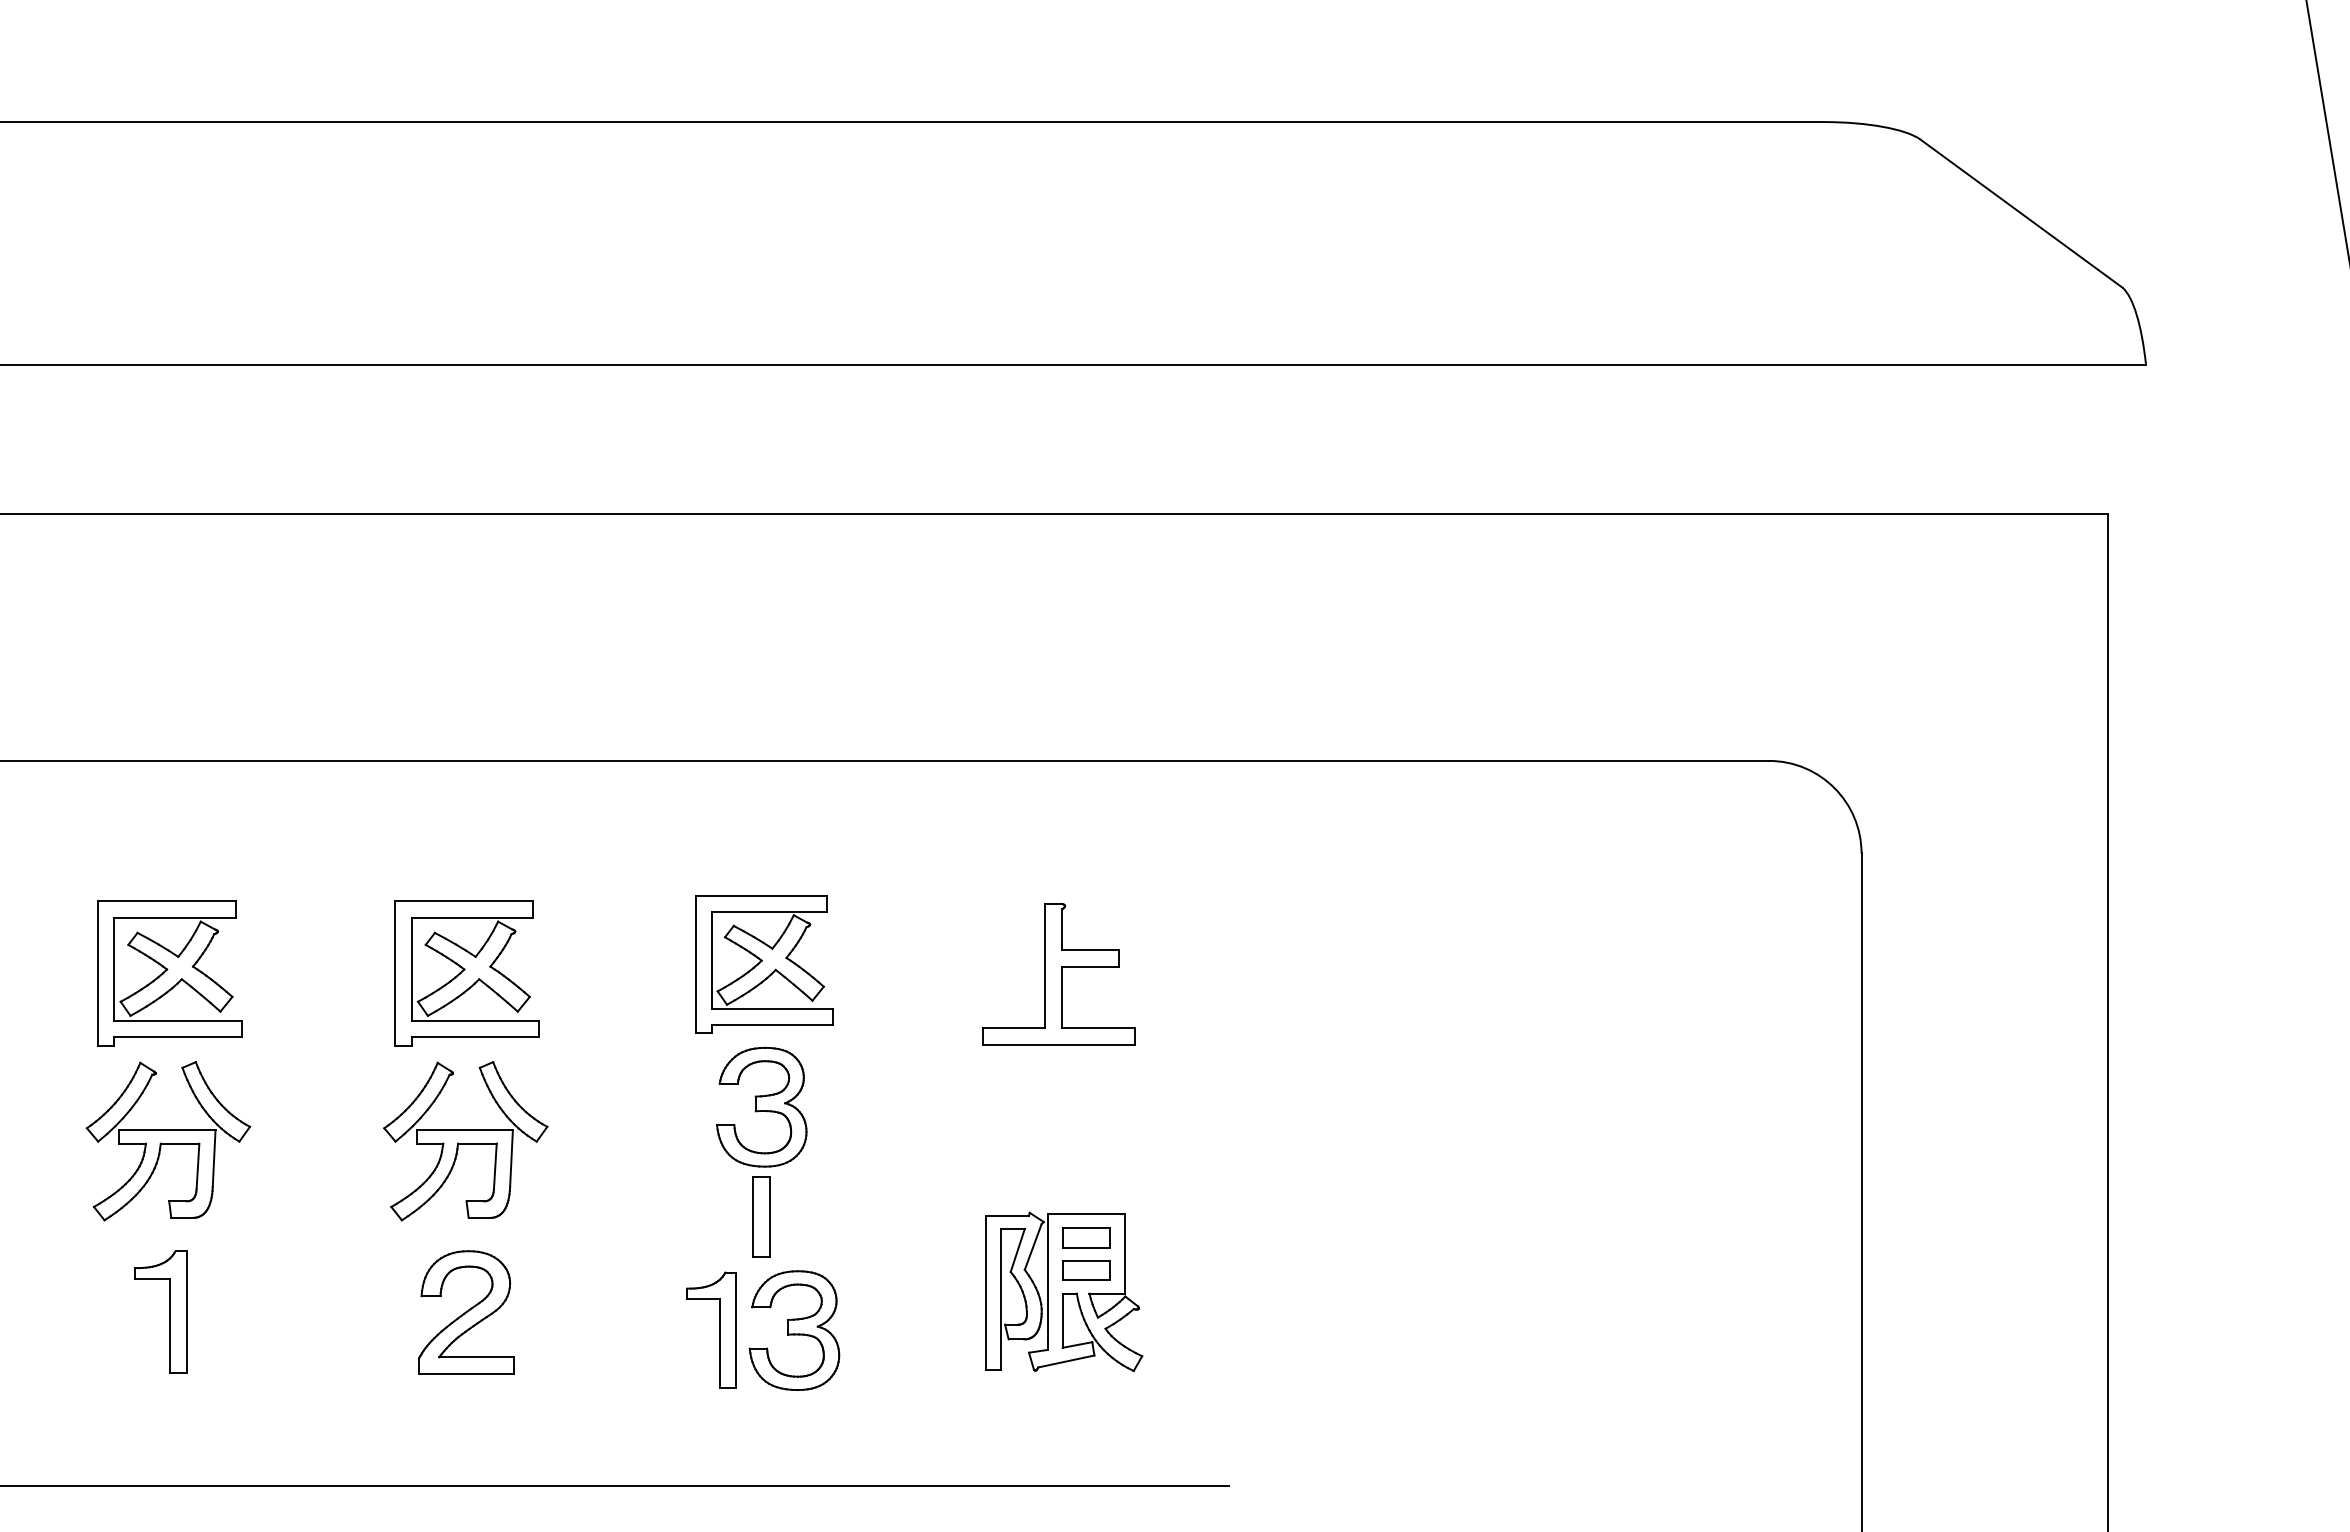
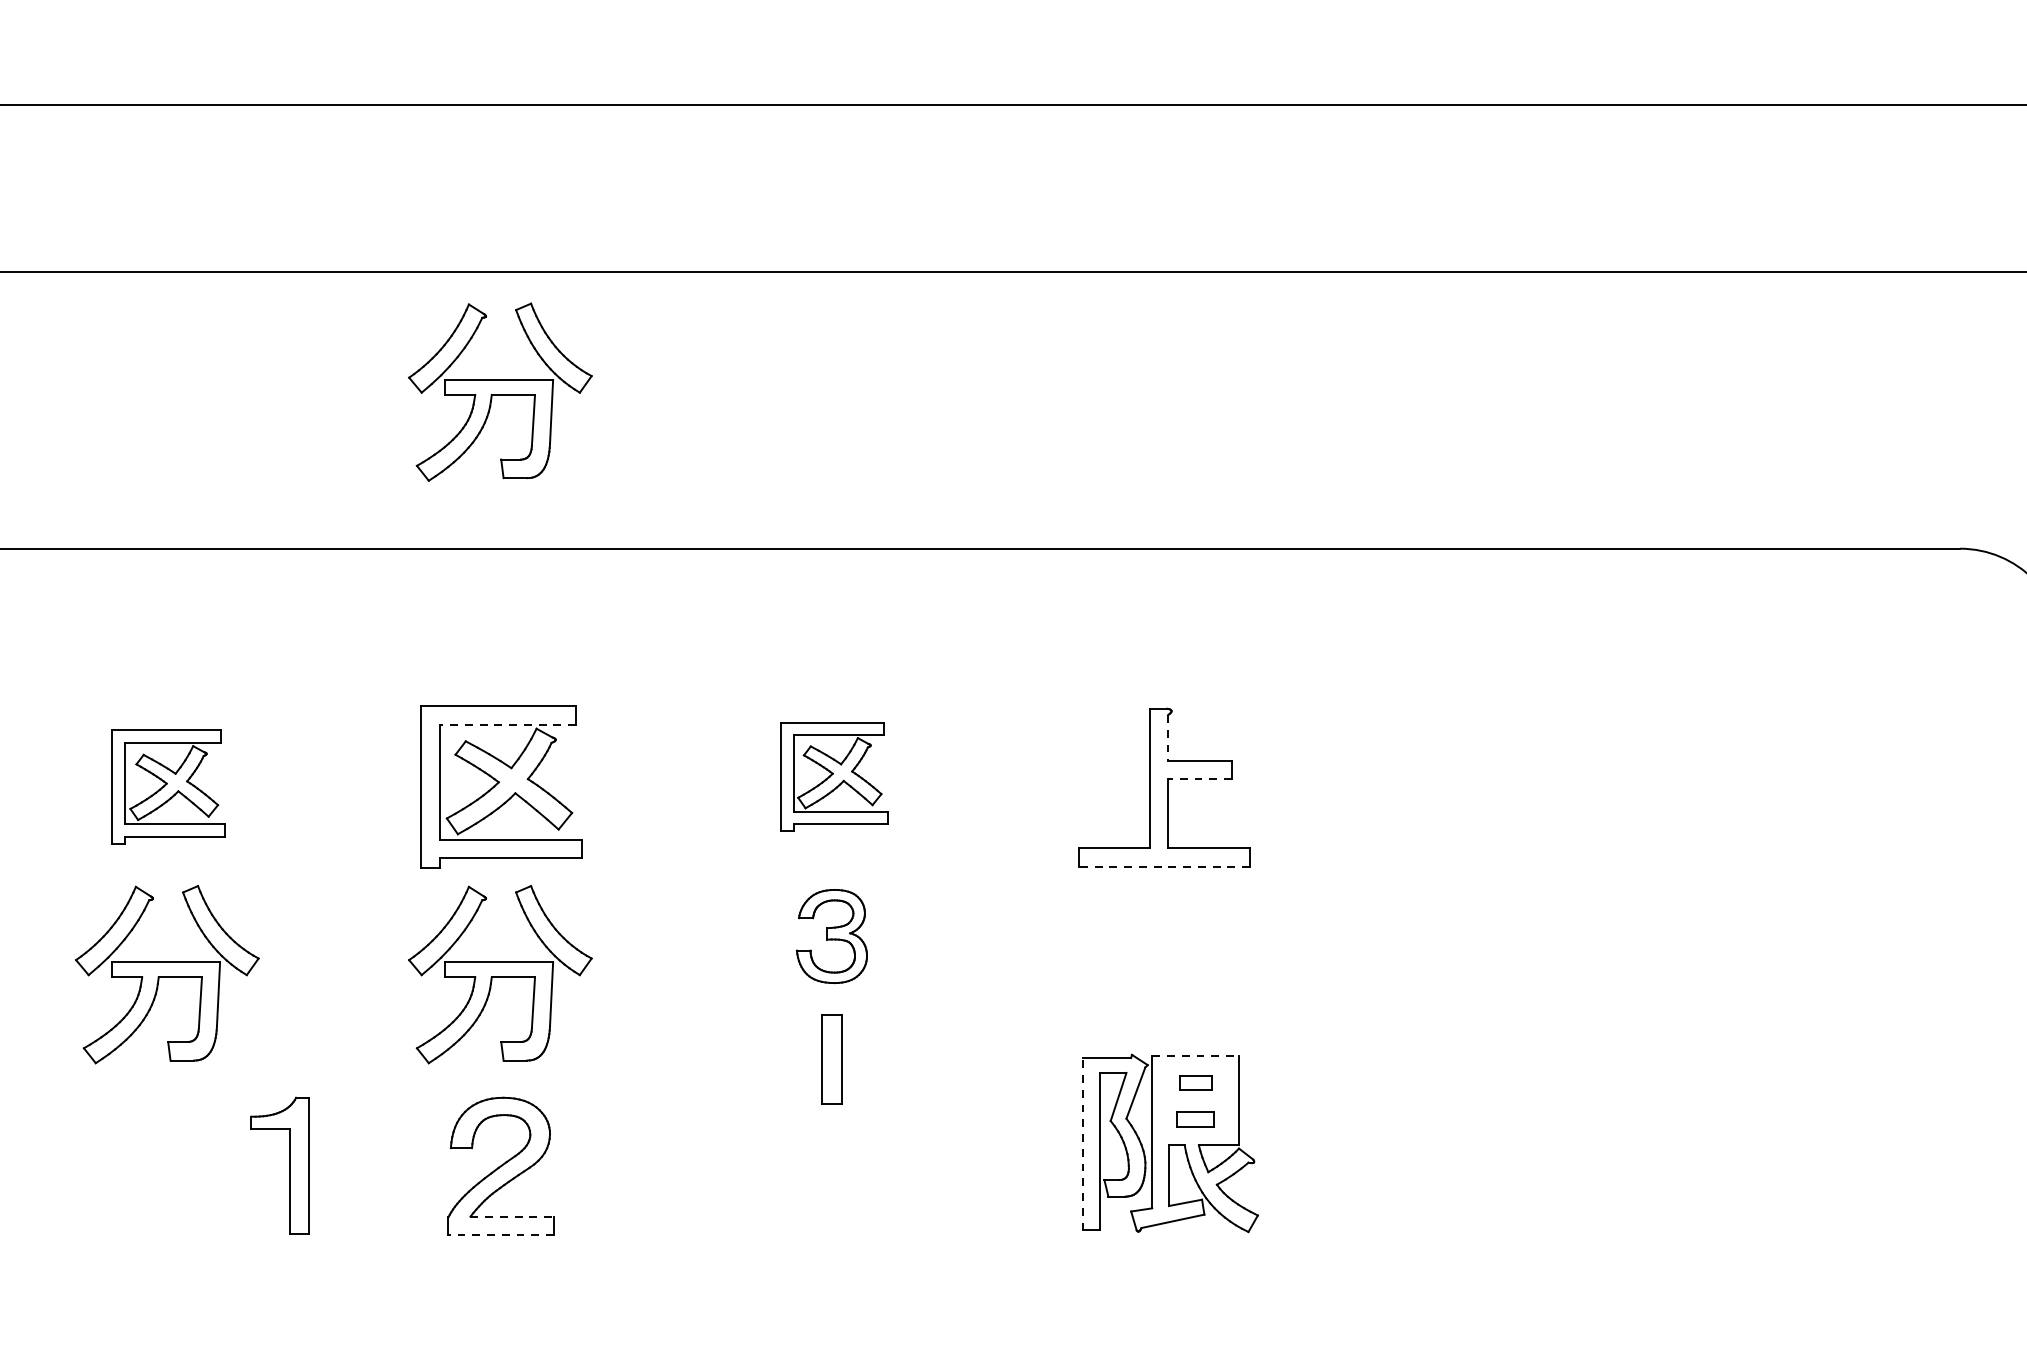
part: (465, 621) -> (500, 392), added
line: (472, 917) -> (507, 724), solid -> dashed
line: (1062, 930) -> (1168, 738), solid -> dashed
part: (764, 964) -> (834, 776), size x0.7
line: (1090, 966) -> (1200, 778), solid -> dashed
part: (169, 973) -> (168, 786), size x0.7
line: (1058, 1044) -> (1164, 866), solid -> dashed
part: (761, 1106) -> (831, 935), size x0.7
line: (1086, 1214) -> (1195, 1056), solid -> dashed
part: (1086, 1237) -> (1195, 1082), size x0.6
part: (1086, 1270) -> (1195, 1119), size x0.7
line: (985, 1292) -> (1082, 1144), solid -> dashed
part: (169, 1311) -> (289, 1165), moved
part: (719, 1329) -> (784, 1185), removed
part: (794, 1330) -> (868, 1186), removed
line: (476, 1357) -> (512, 1216), solid -> dashed
line: (466, 1373) -> (501, 1234), solid -> dashed

